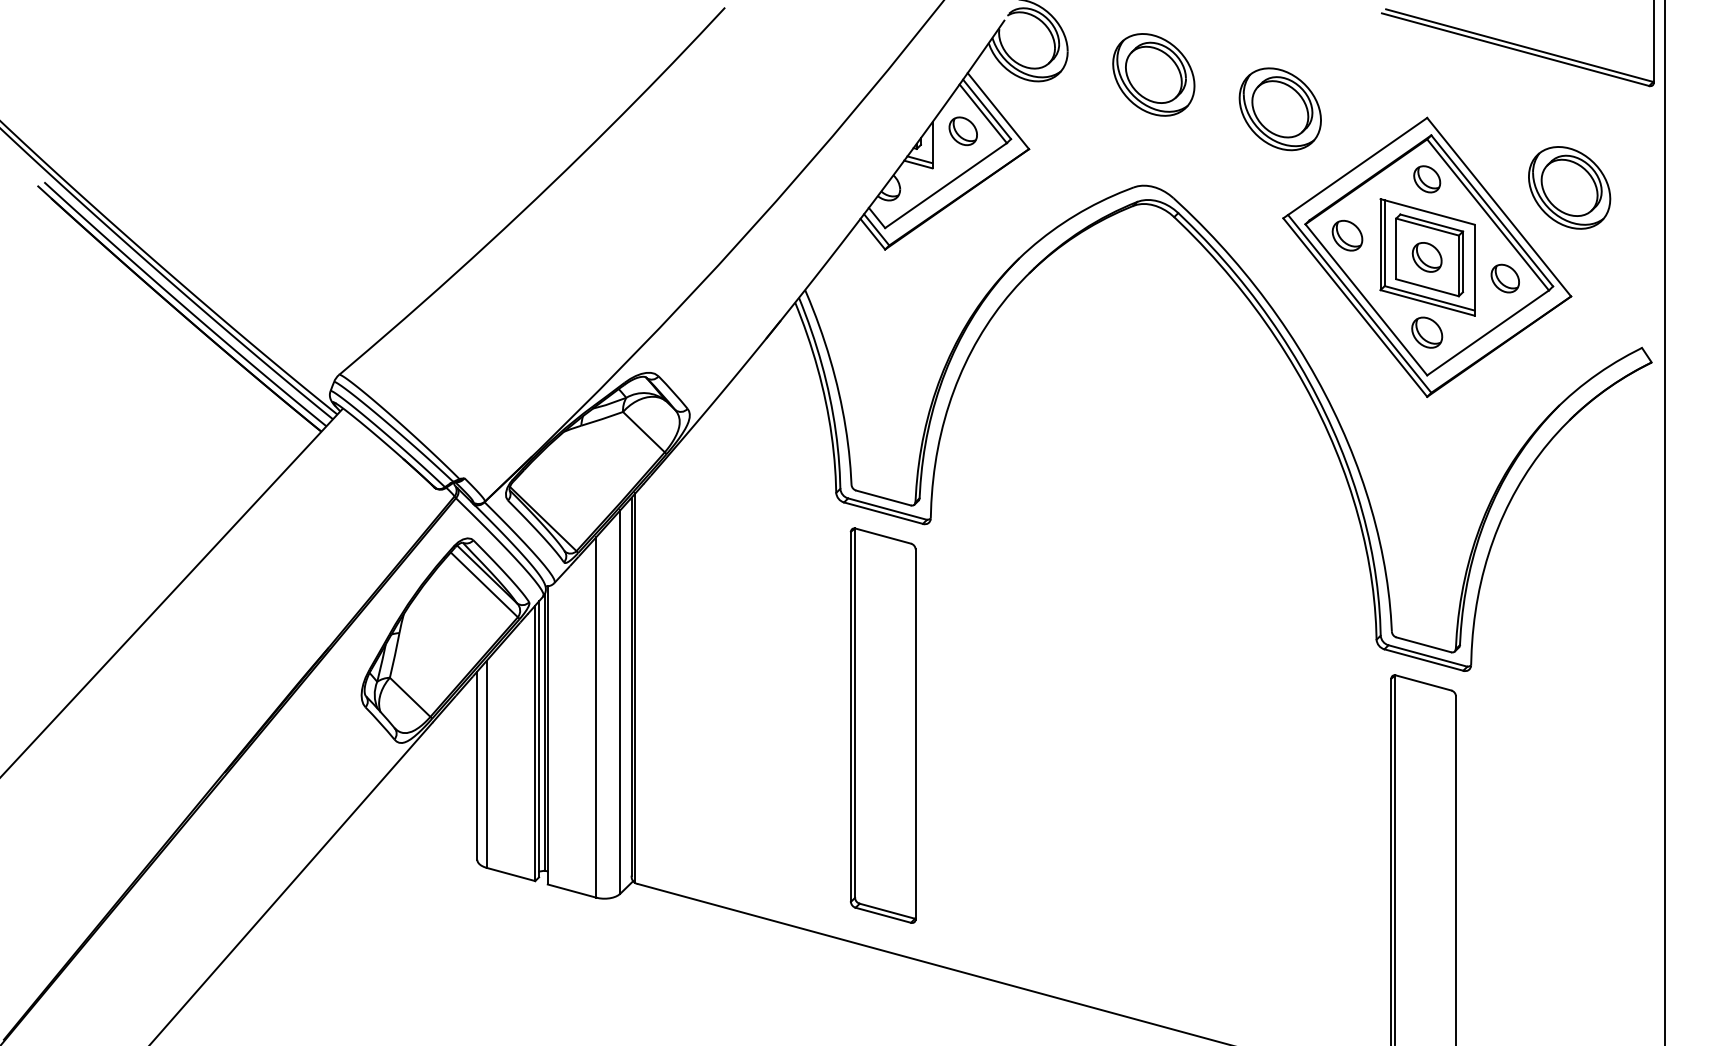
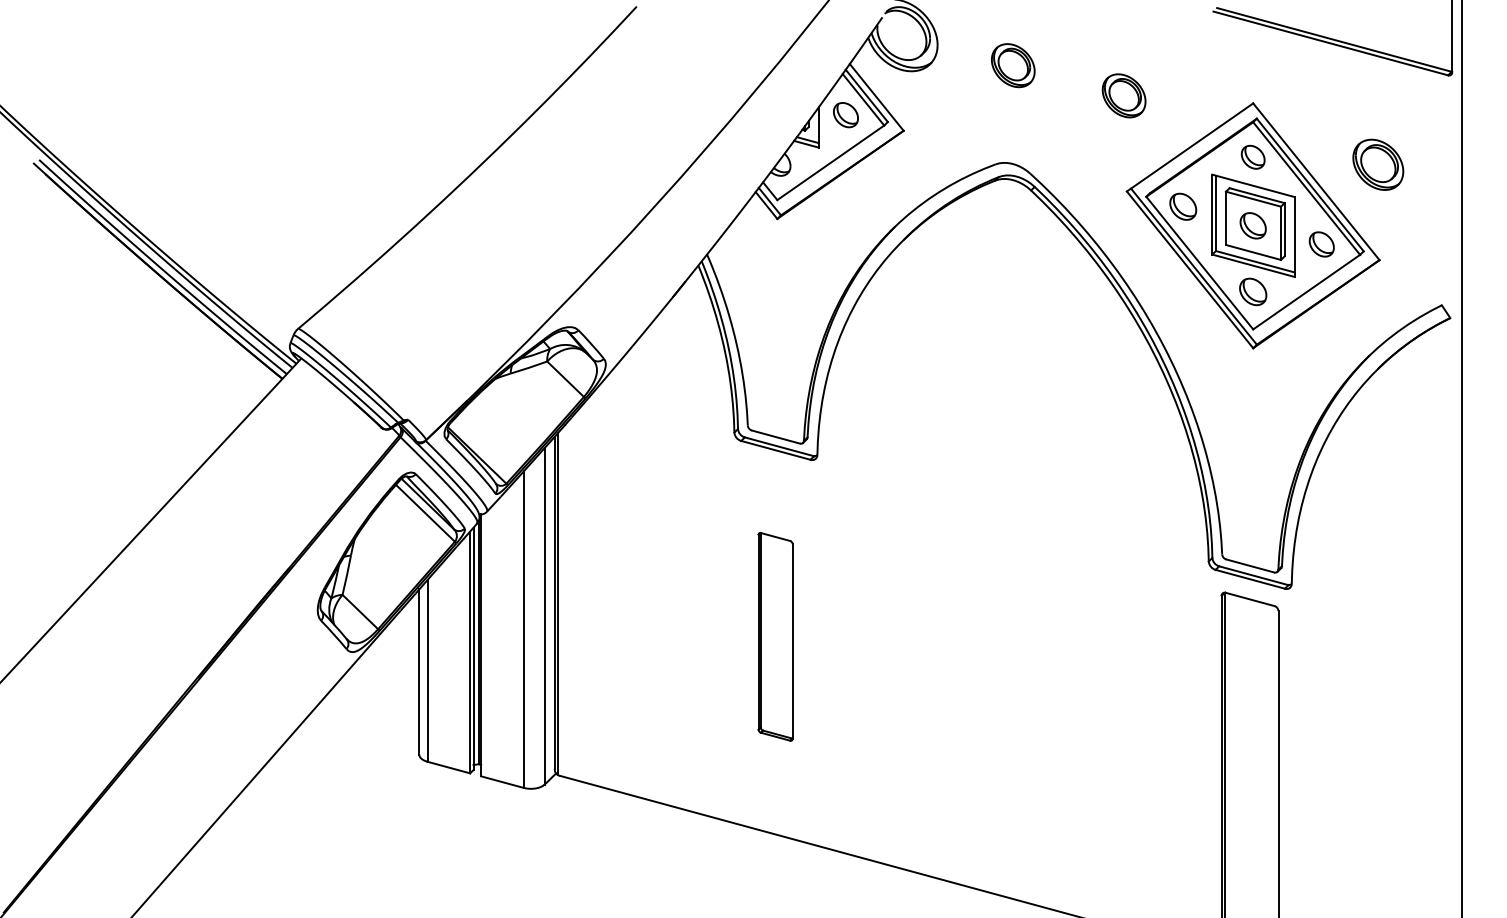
part: (1153, 74) -> (1012, 65), size x0.6
part: (1279, 109) -> (1123, 95), size x0.6
part: (1569, 187) -> (1378, 164), size x0.7
part: (882, 725) -> (775, 636), size x0.6

